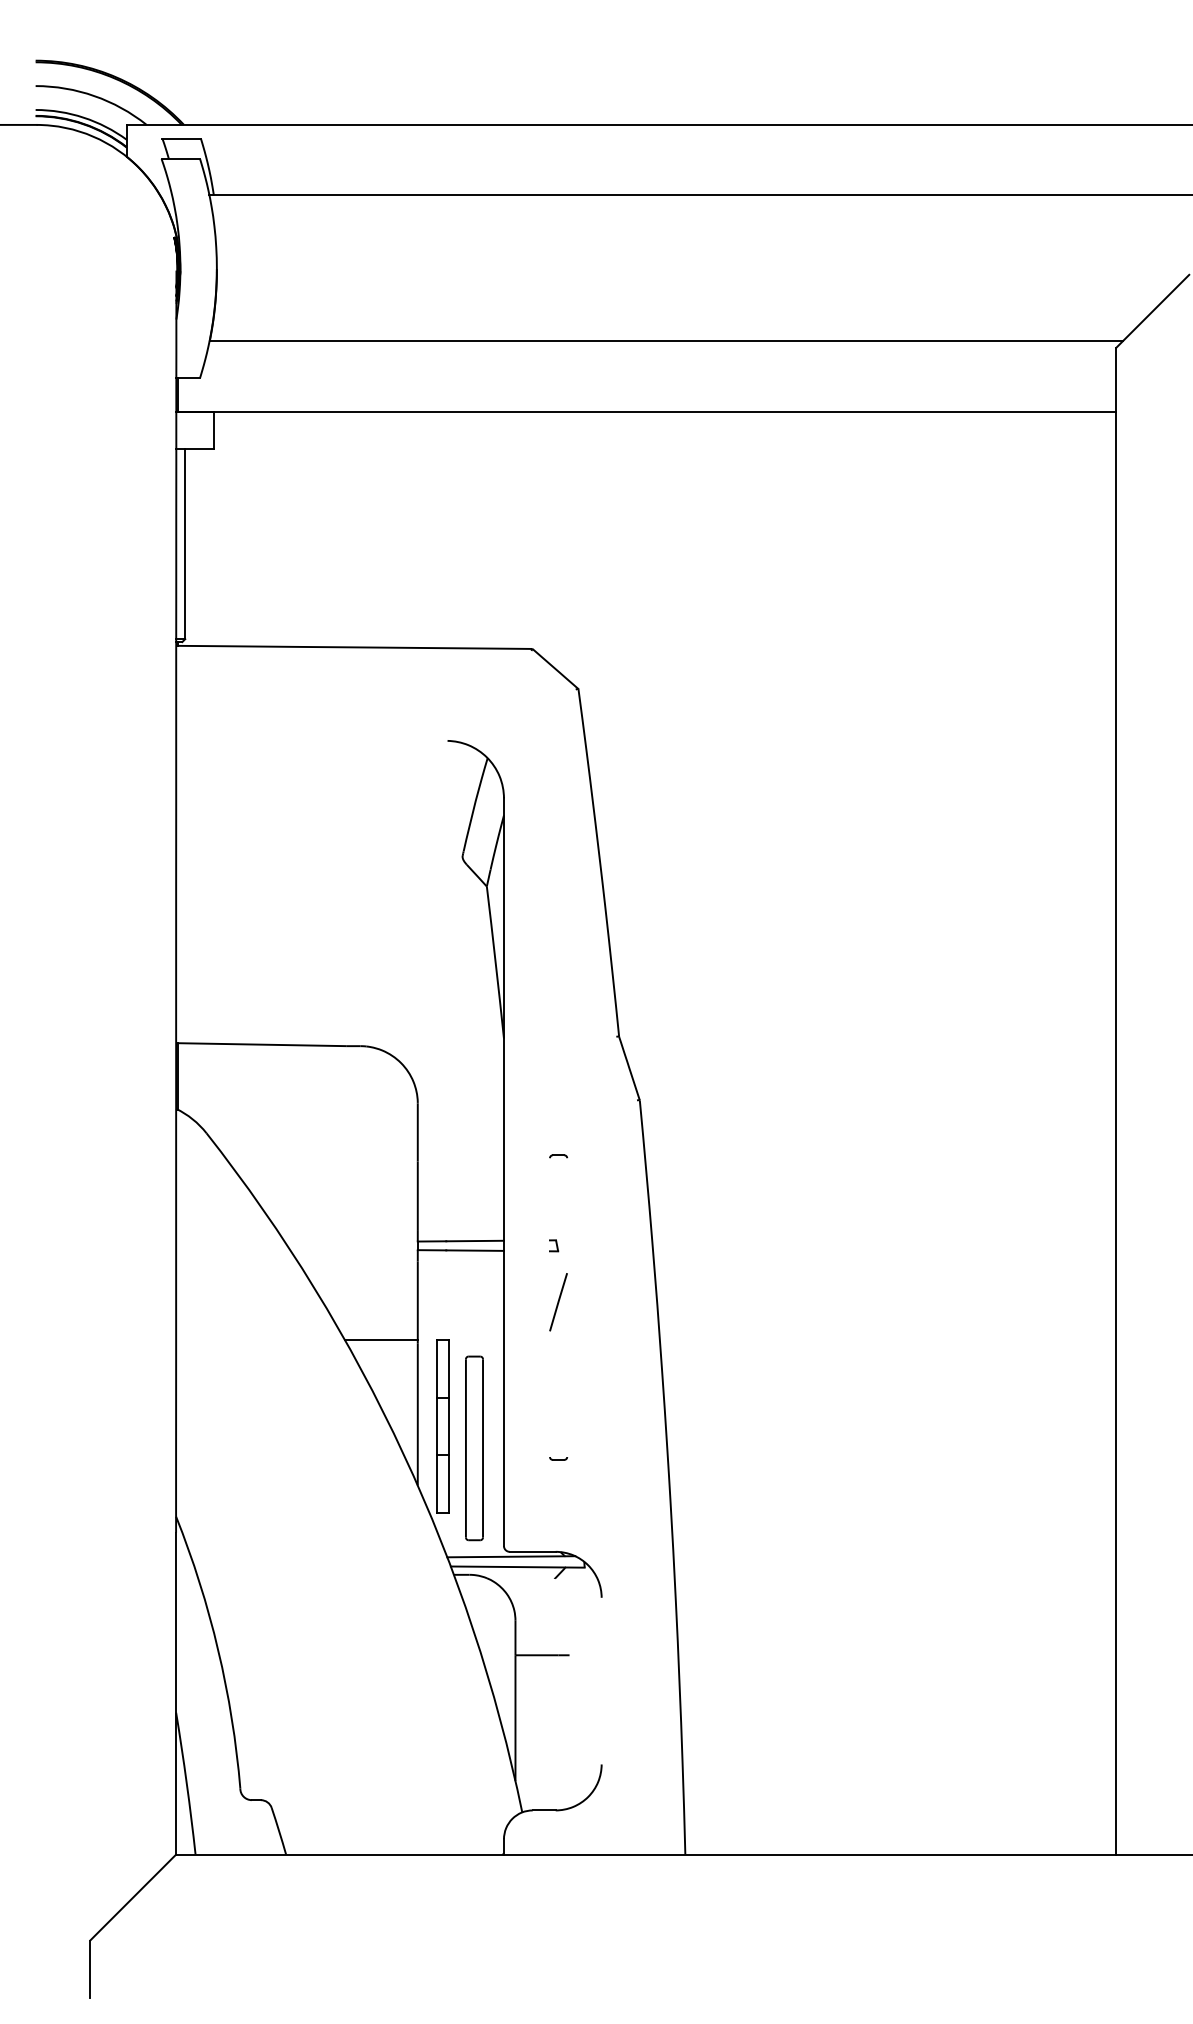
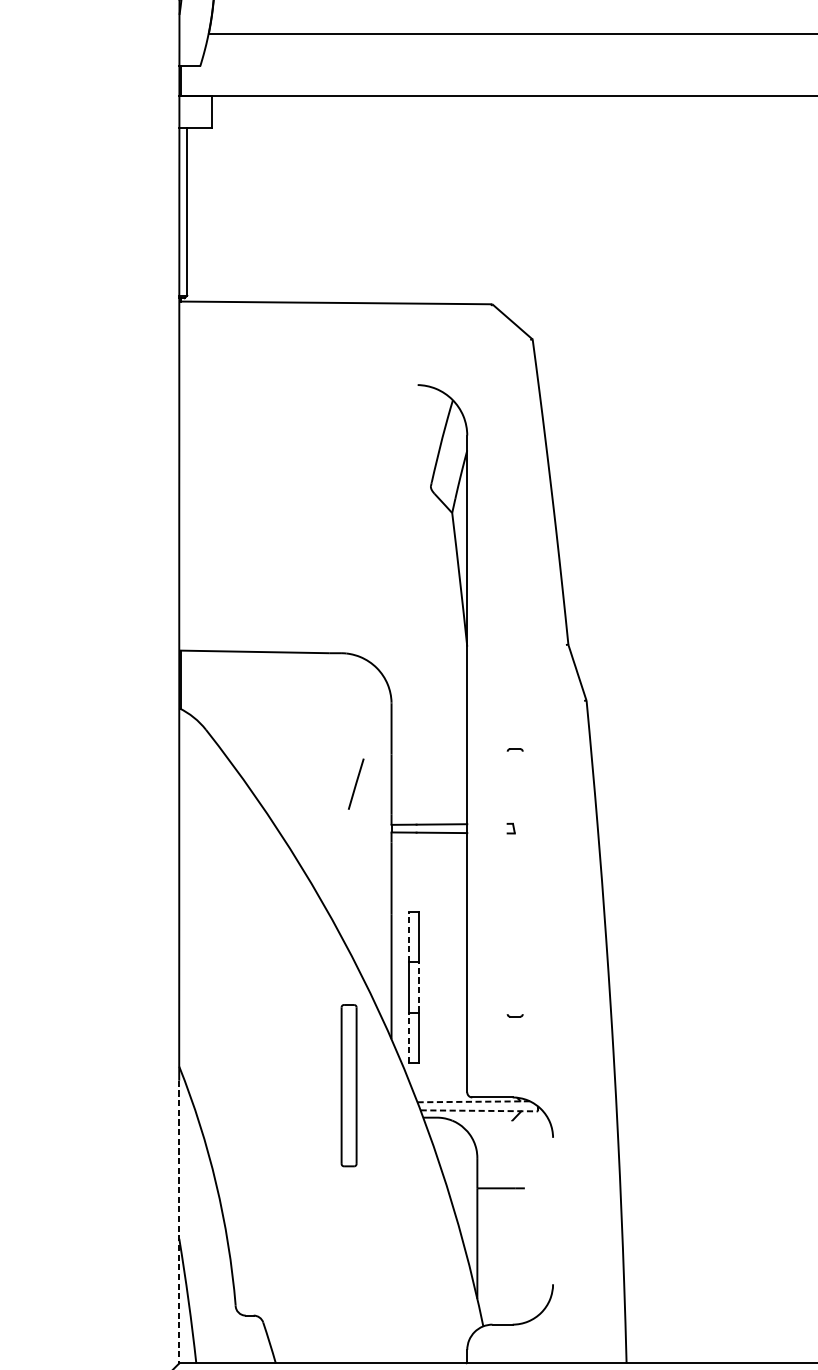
line: (558, 1302) -> (356, 784), moved
line: (381, 1340) -> (359, 911), removed
line: (437, 1368) -> (408, 936), solid -> dashed
line: (448, 1426) -> (418, 987), solid -> dashed
part: (474, 1448) -> (349, 1085), moved
line: (437, 1483) -> (408, 1037), solid -> dashed
line: (511, 1556) -> (473, 1101), solid -> dashed
line: (517, 1567) -> (479, 1111), solid -> dashed
line: (176, 1693) -> (179, 1221), solid -> dashed

